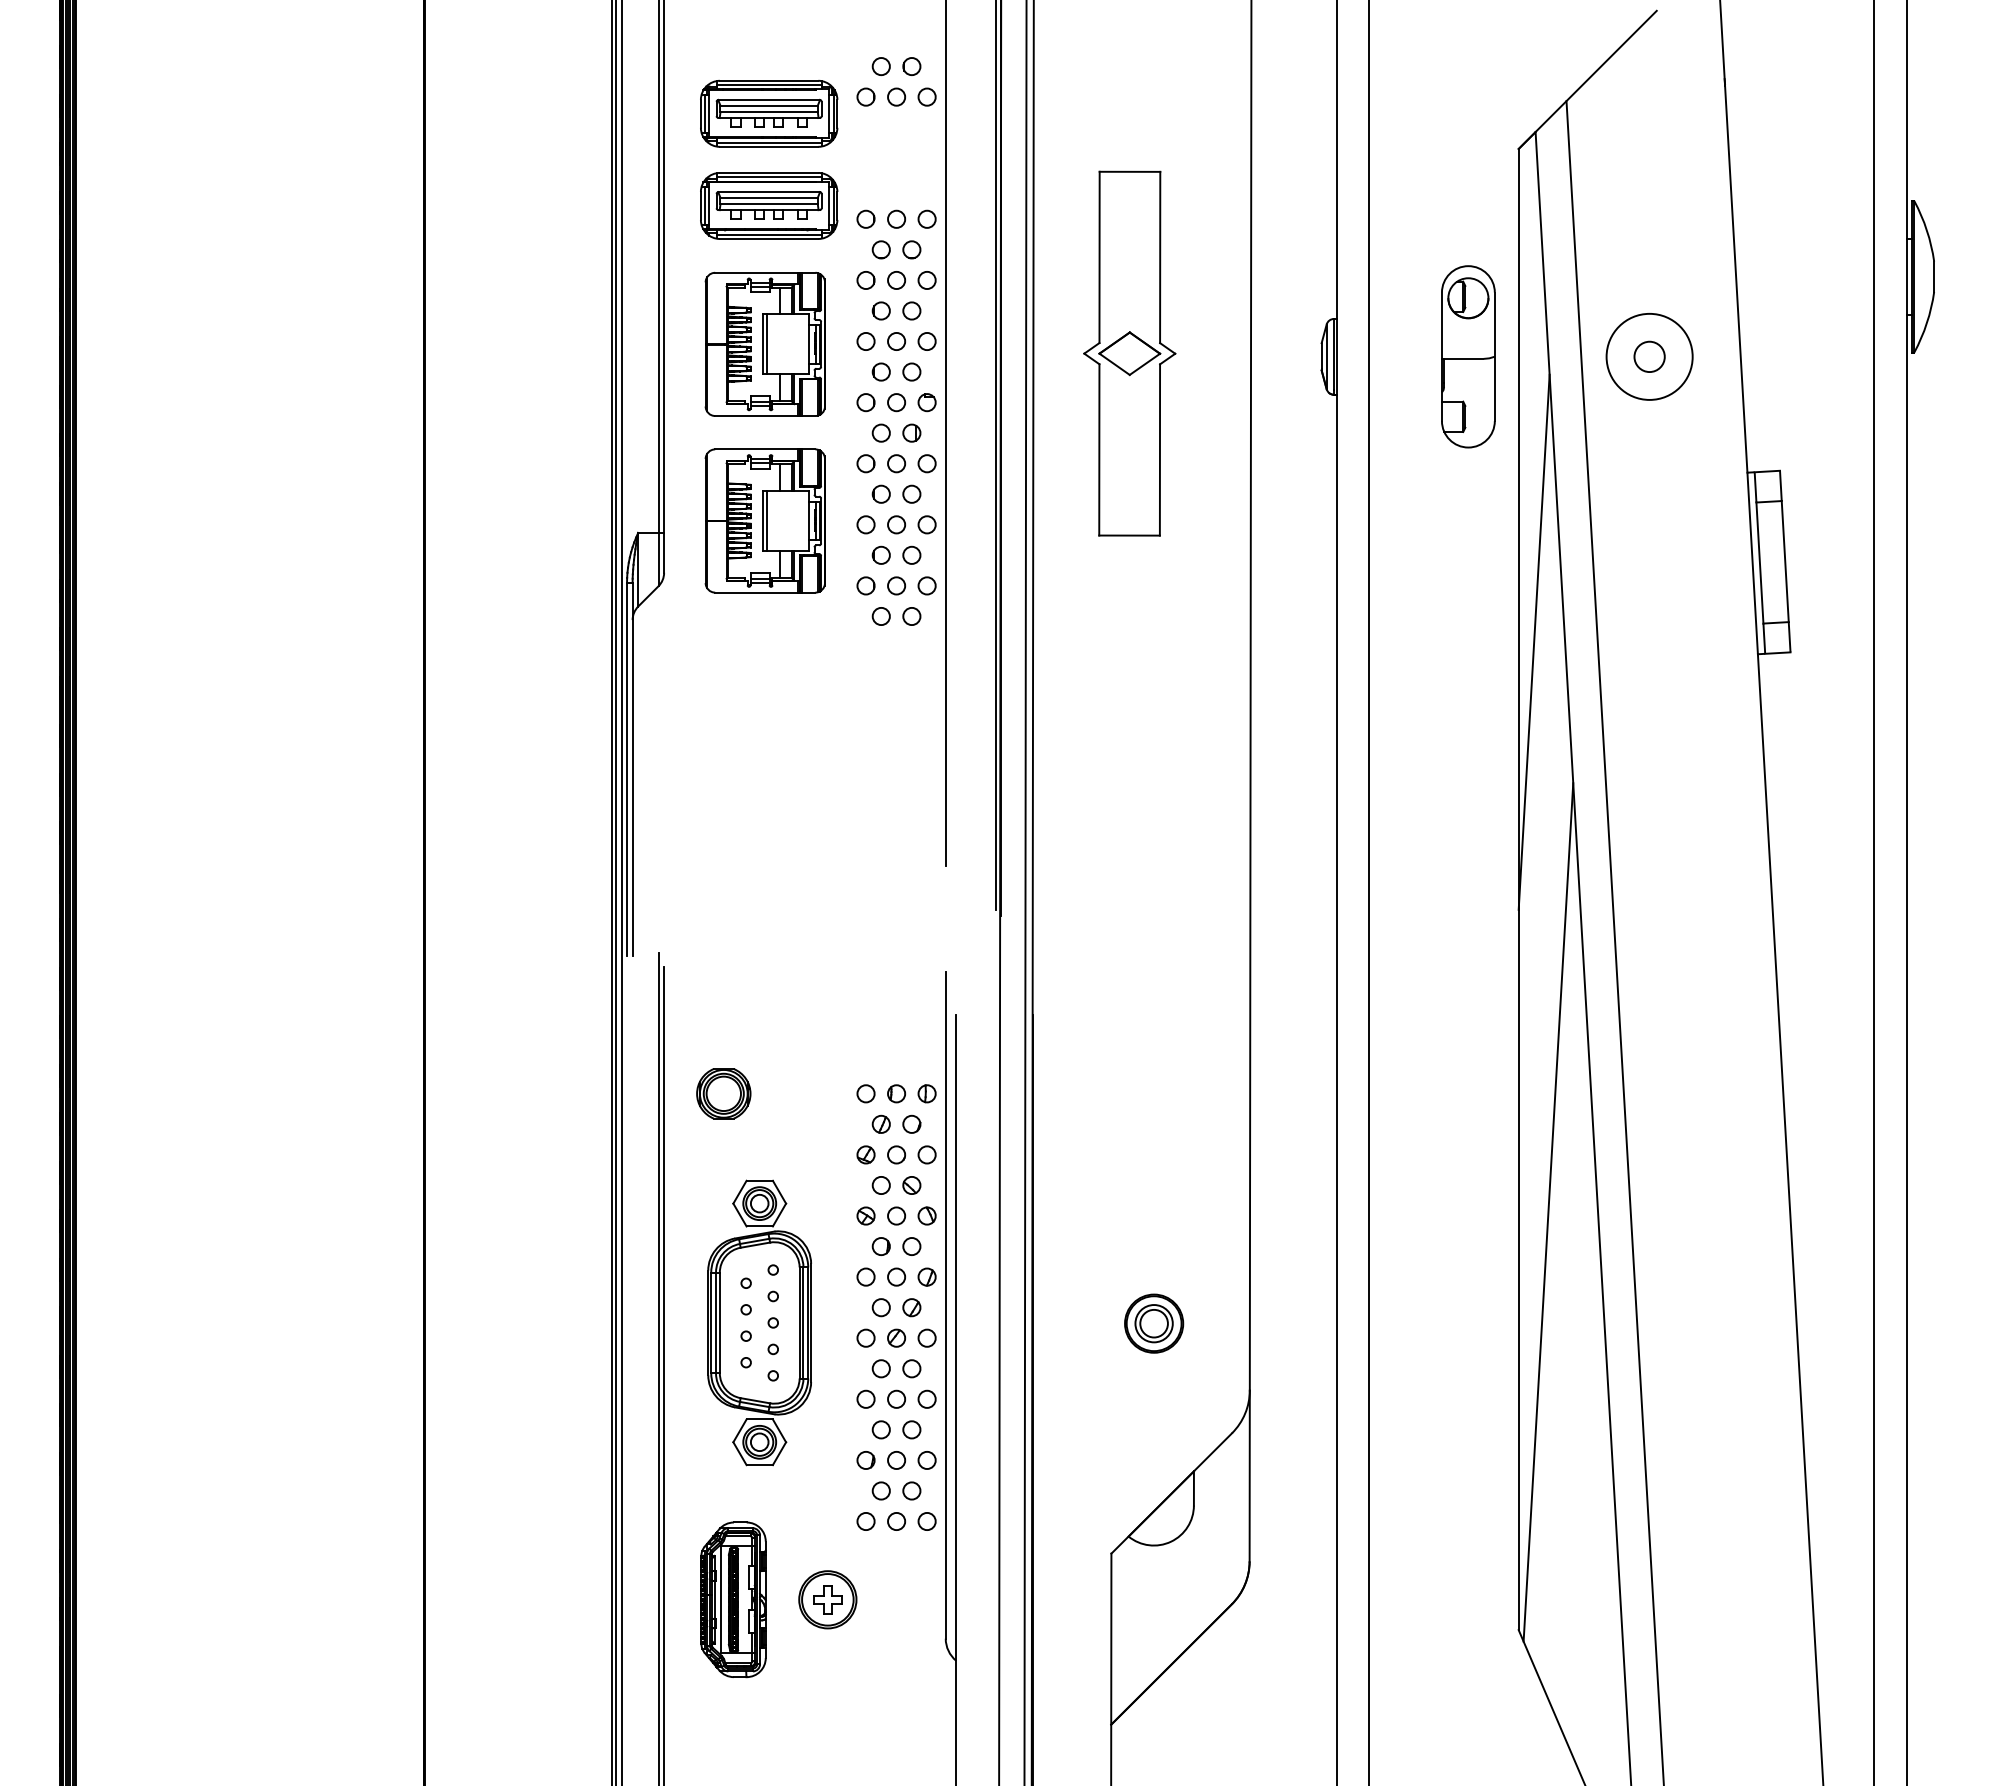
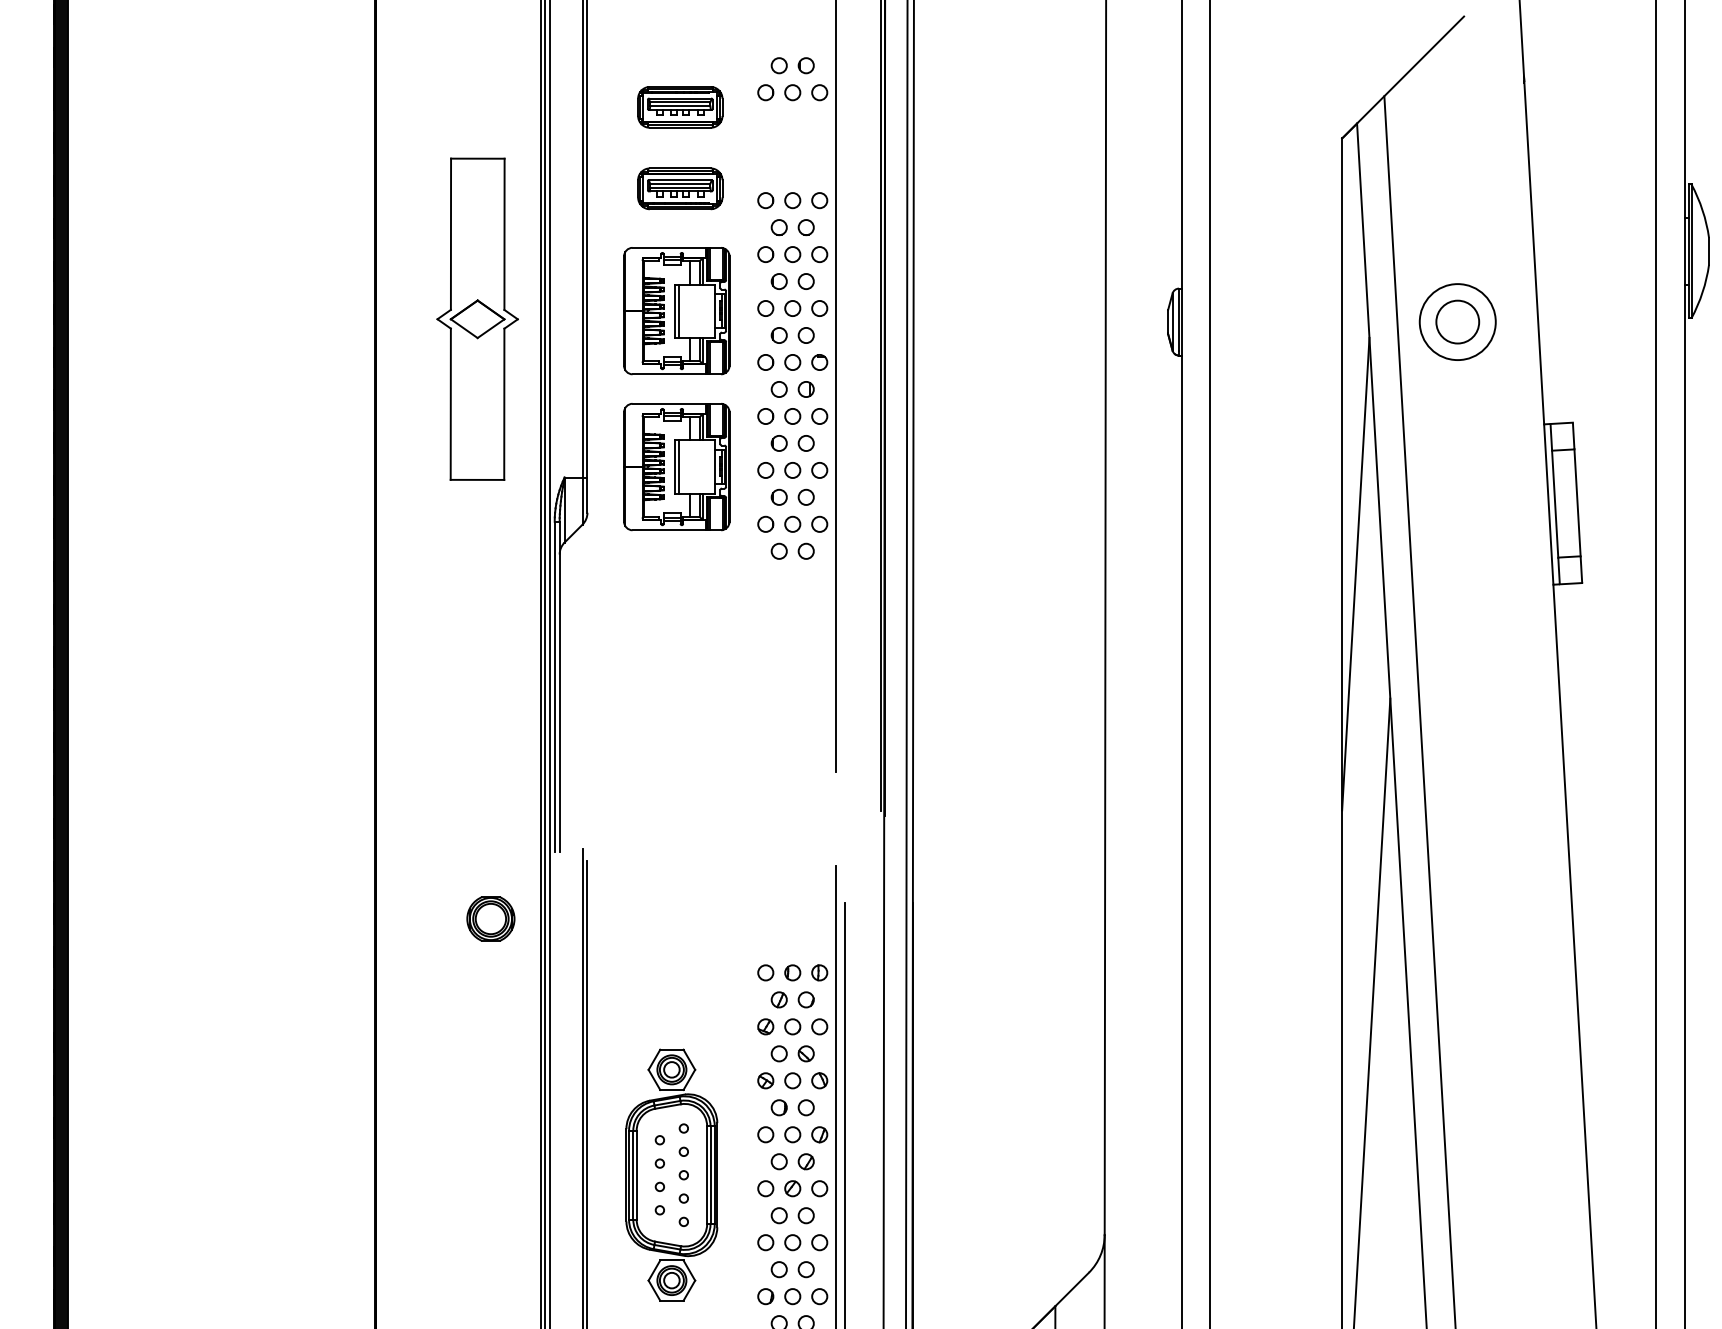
part: (769, 113) -> (680, 107), size x0.7
part: (769, 205) -> (680, 188), size x0.7
part: (1129, 353) -> (477, 319), moved
part: (1468, 356) -> (1297, 321), removed
circle: (1649, 356) -> (1457, 321), size x1.6
part: (723, 1093) -> (490, 918), moved
part: (1154, 1323) -> (1020, 1175), removed

